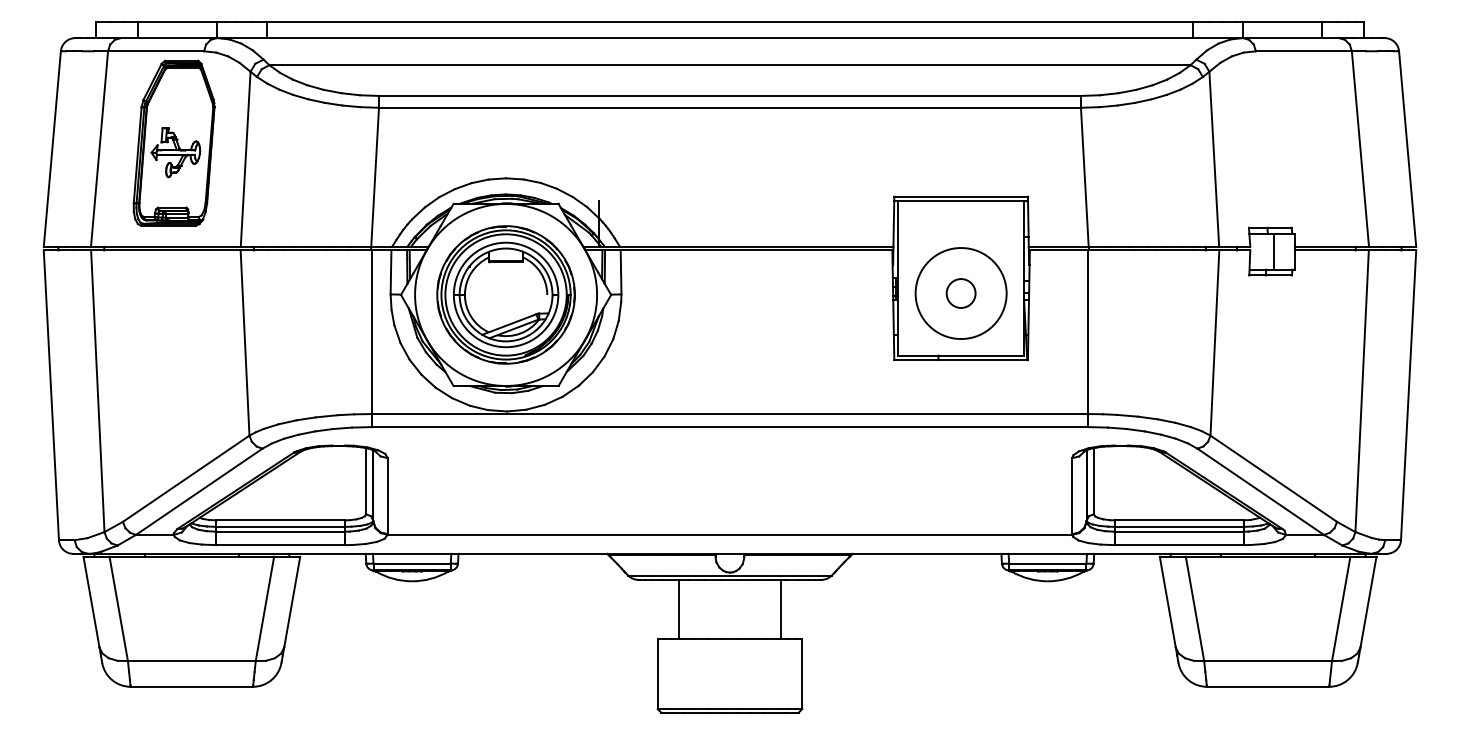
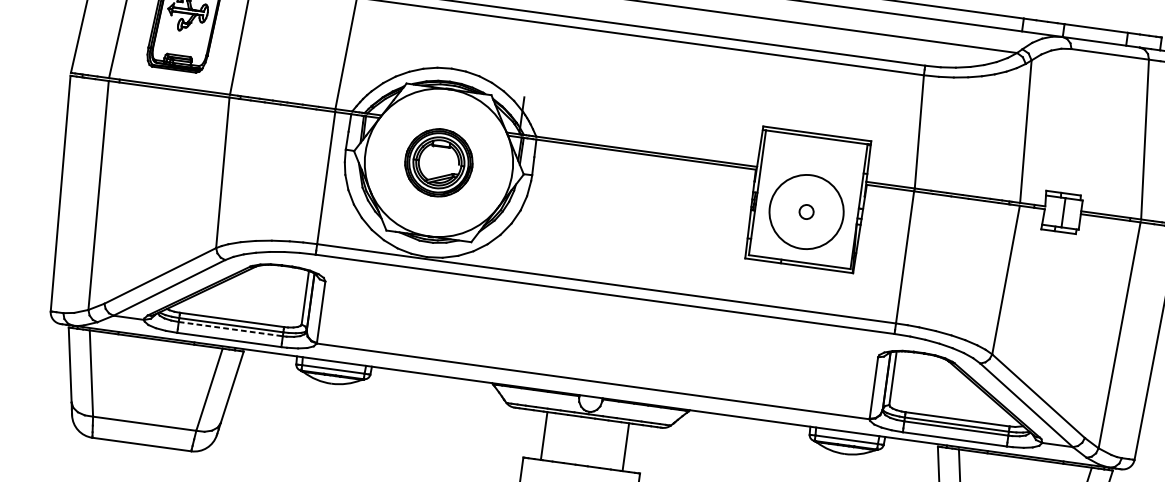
circle: (960, 293) -> (806, 211), size x0.6
part: (505, 294) -> (438, 162), size x0.6
line: (281, 531) -> (231, 329), solid -> dashed

